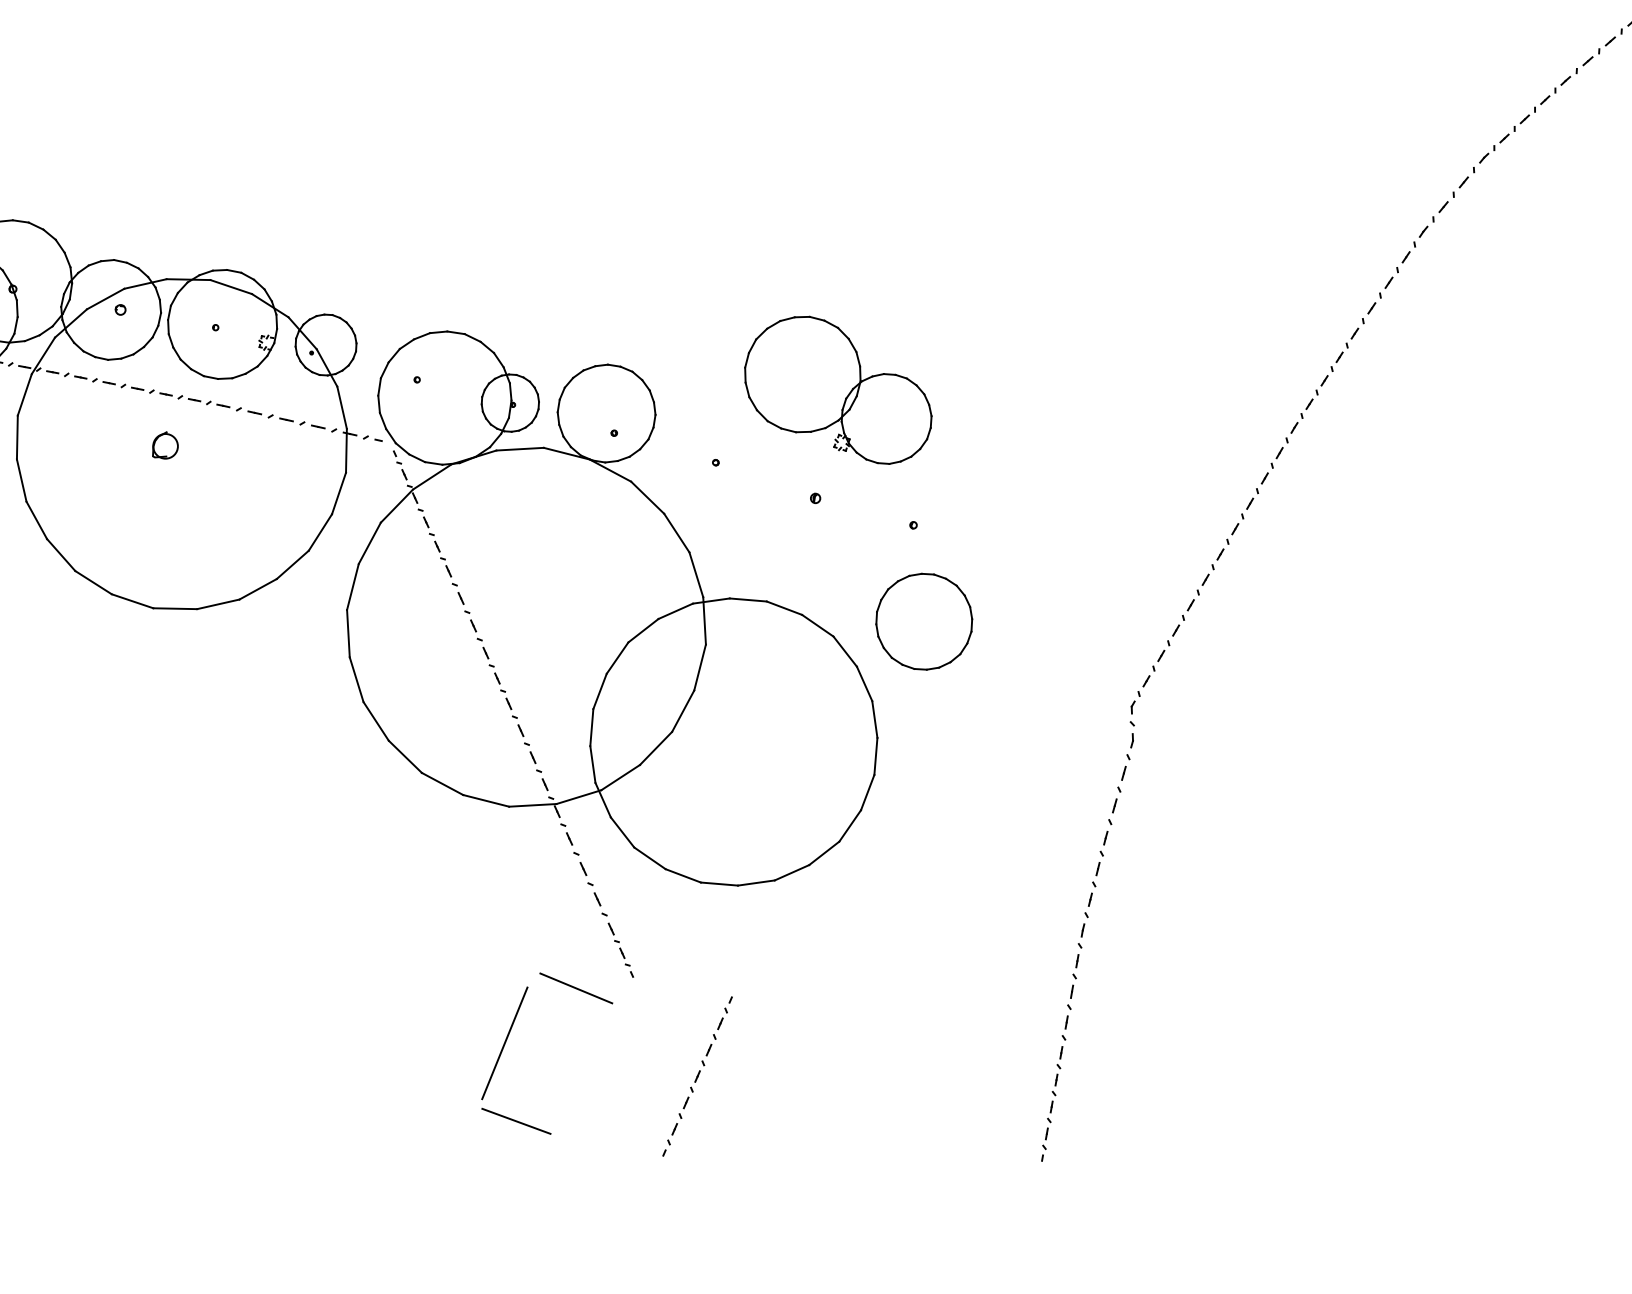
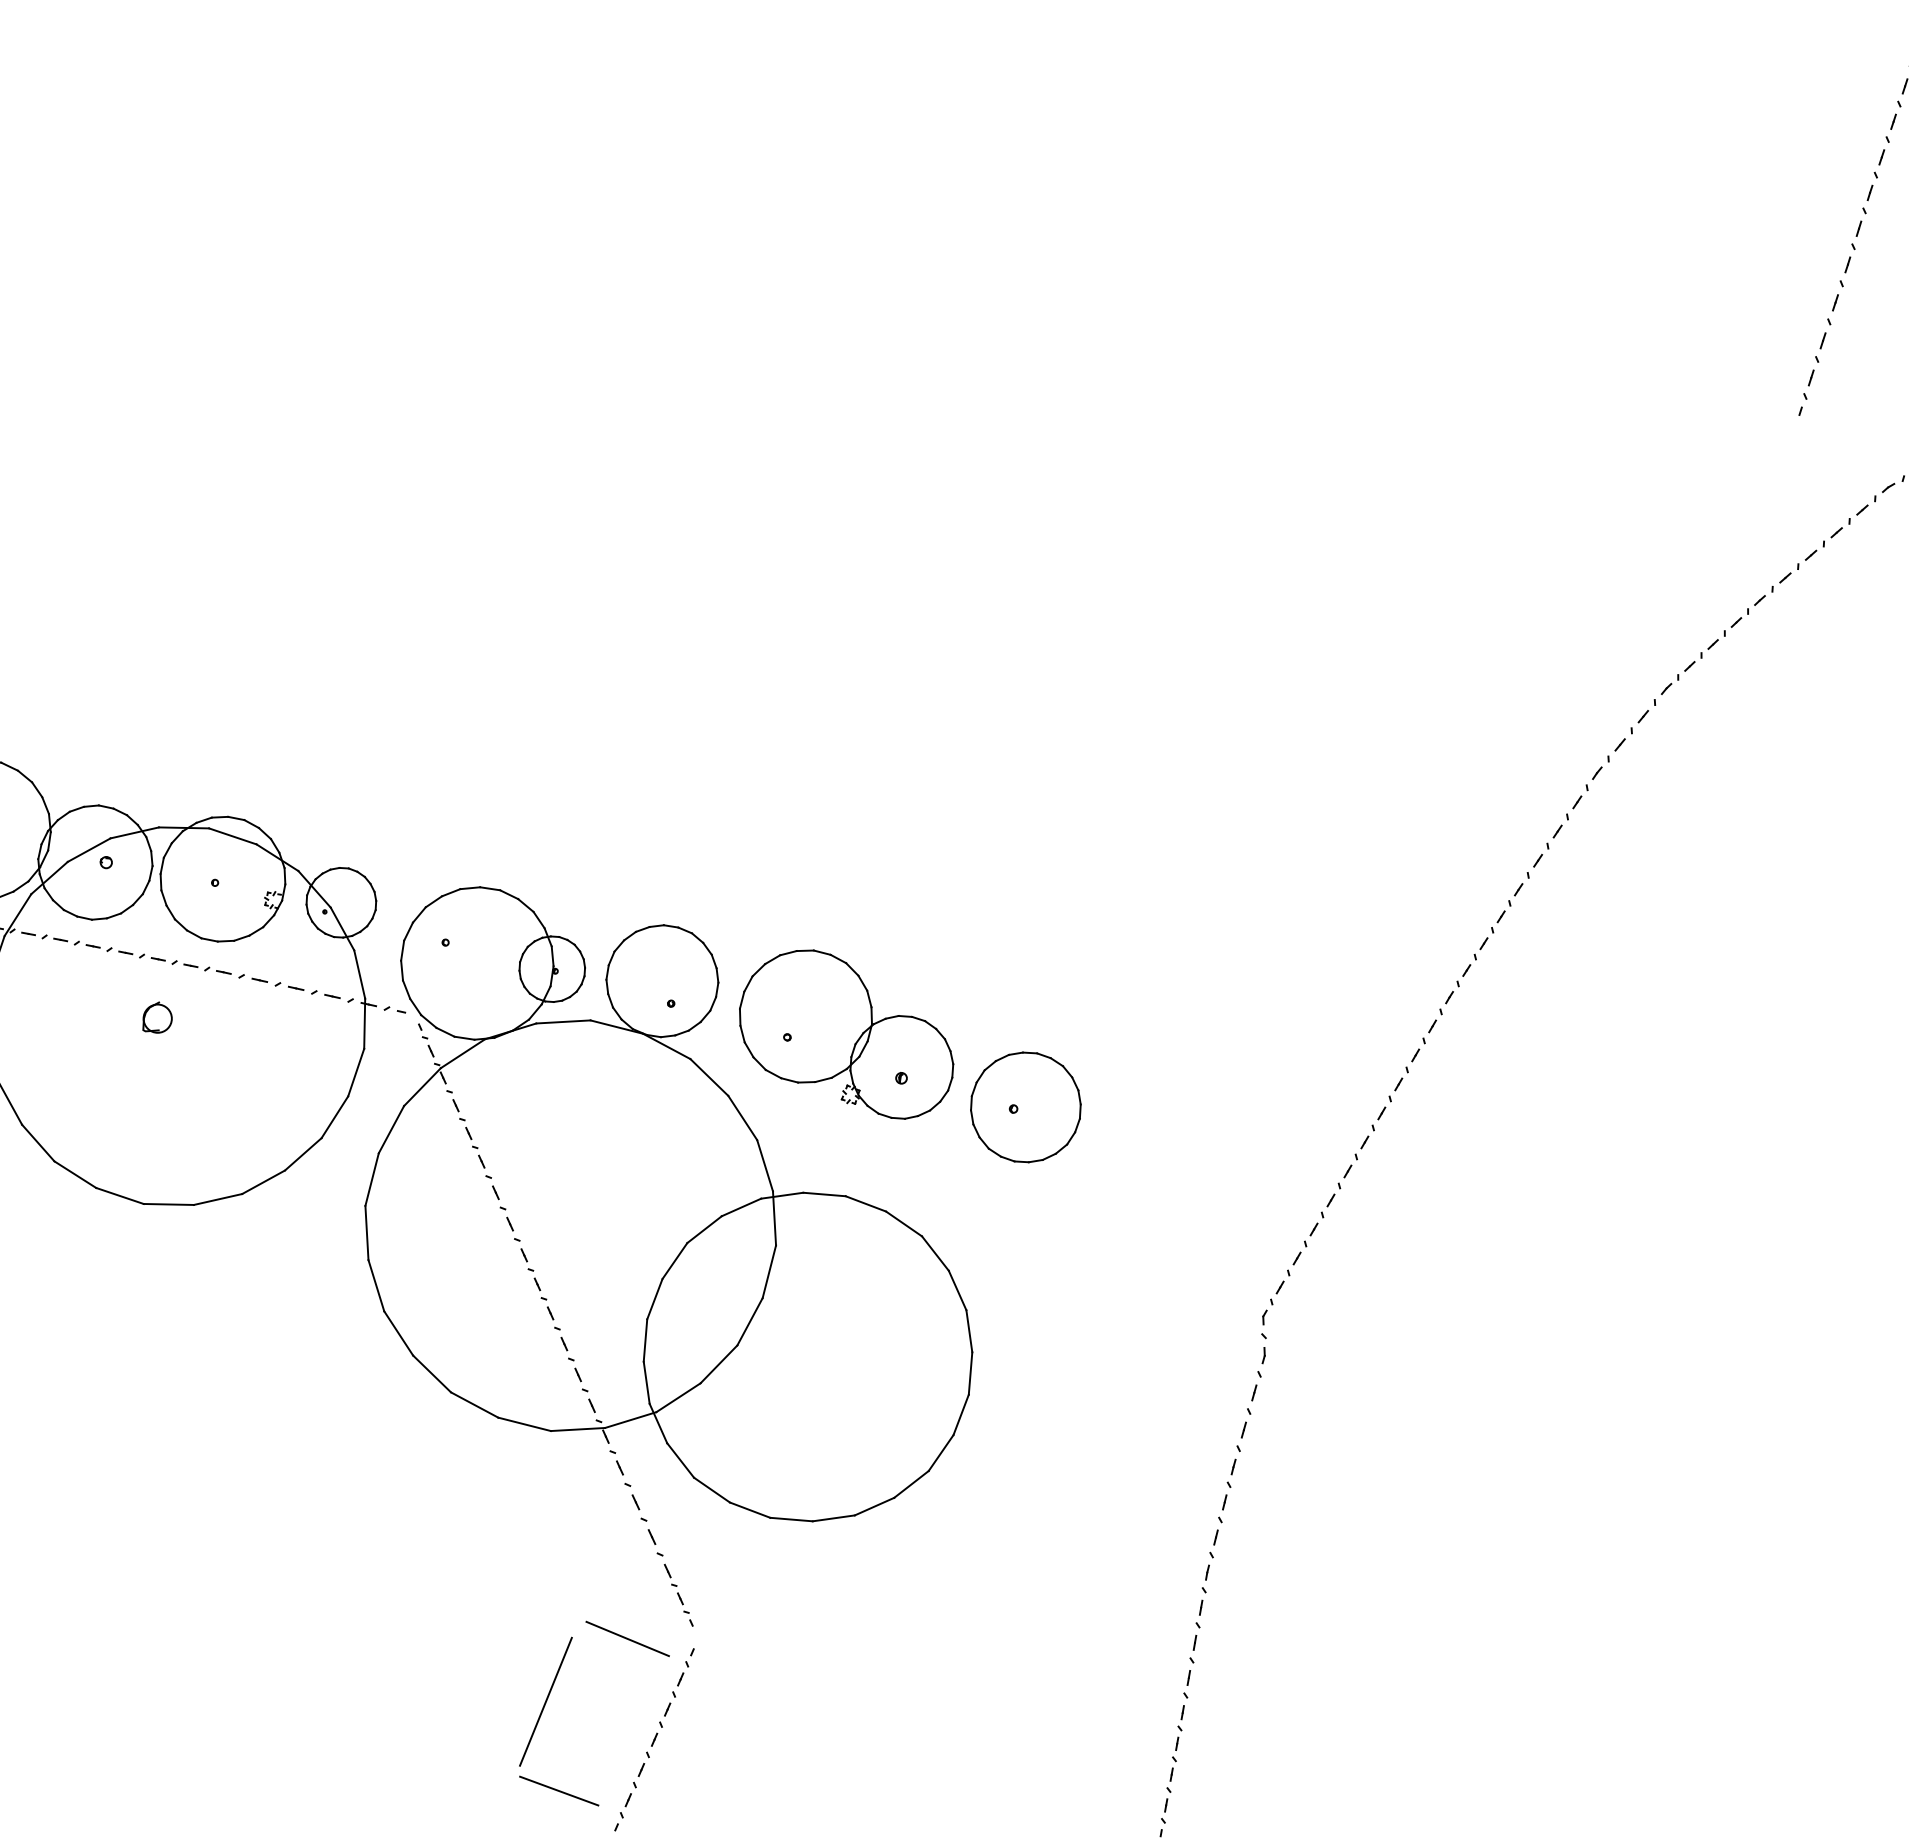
part: (838, 390) -> (846, 1034), moved
part: (923, 621) -> (1025, 1107), moved
part: (697, 1076) -> (654, 1739), moved

